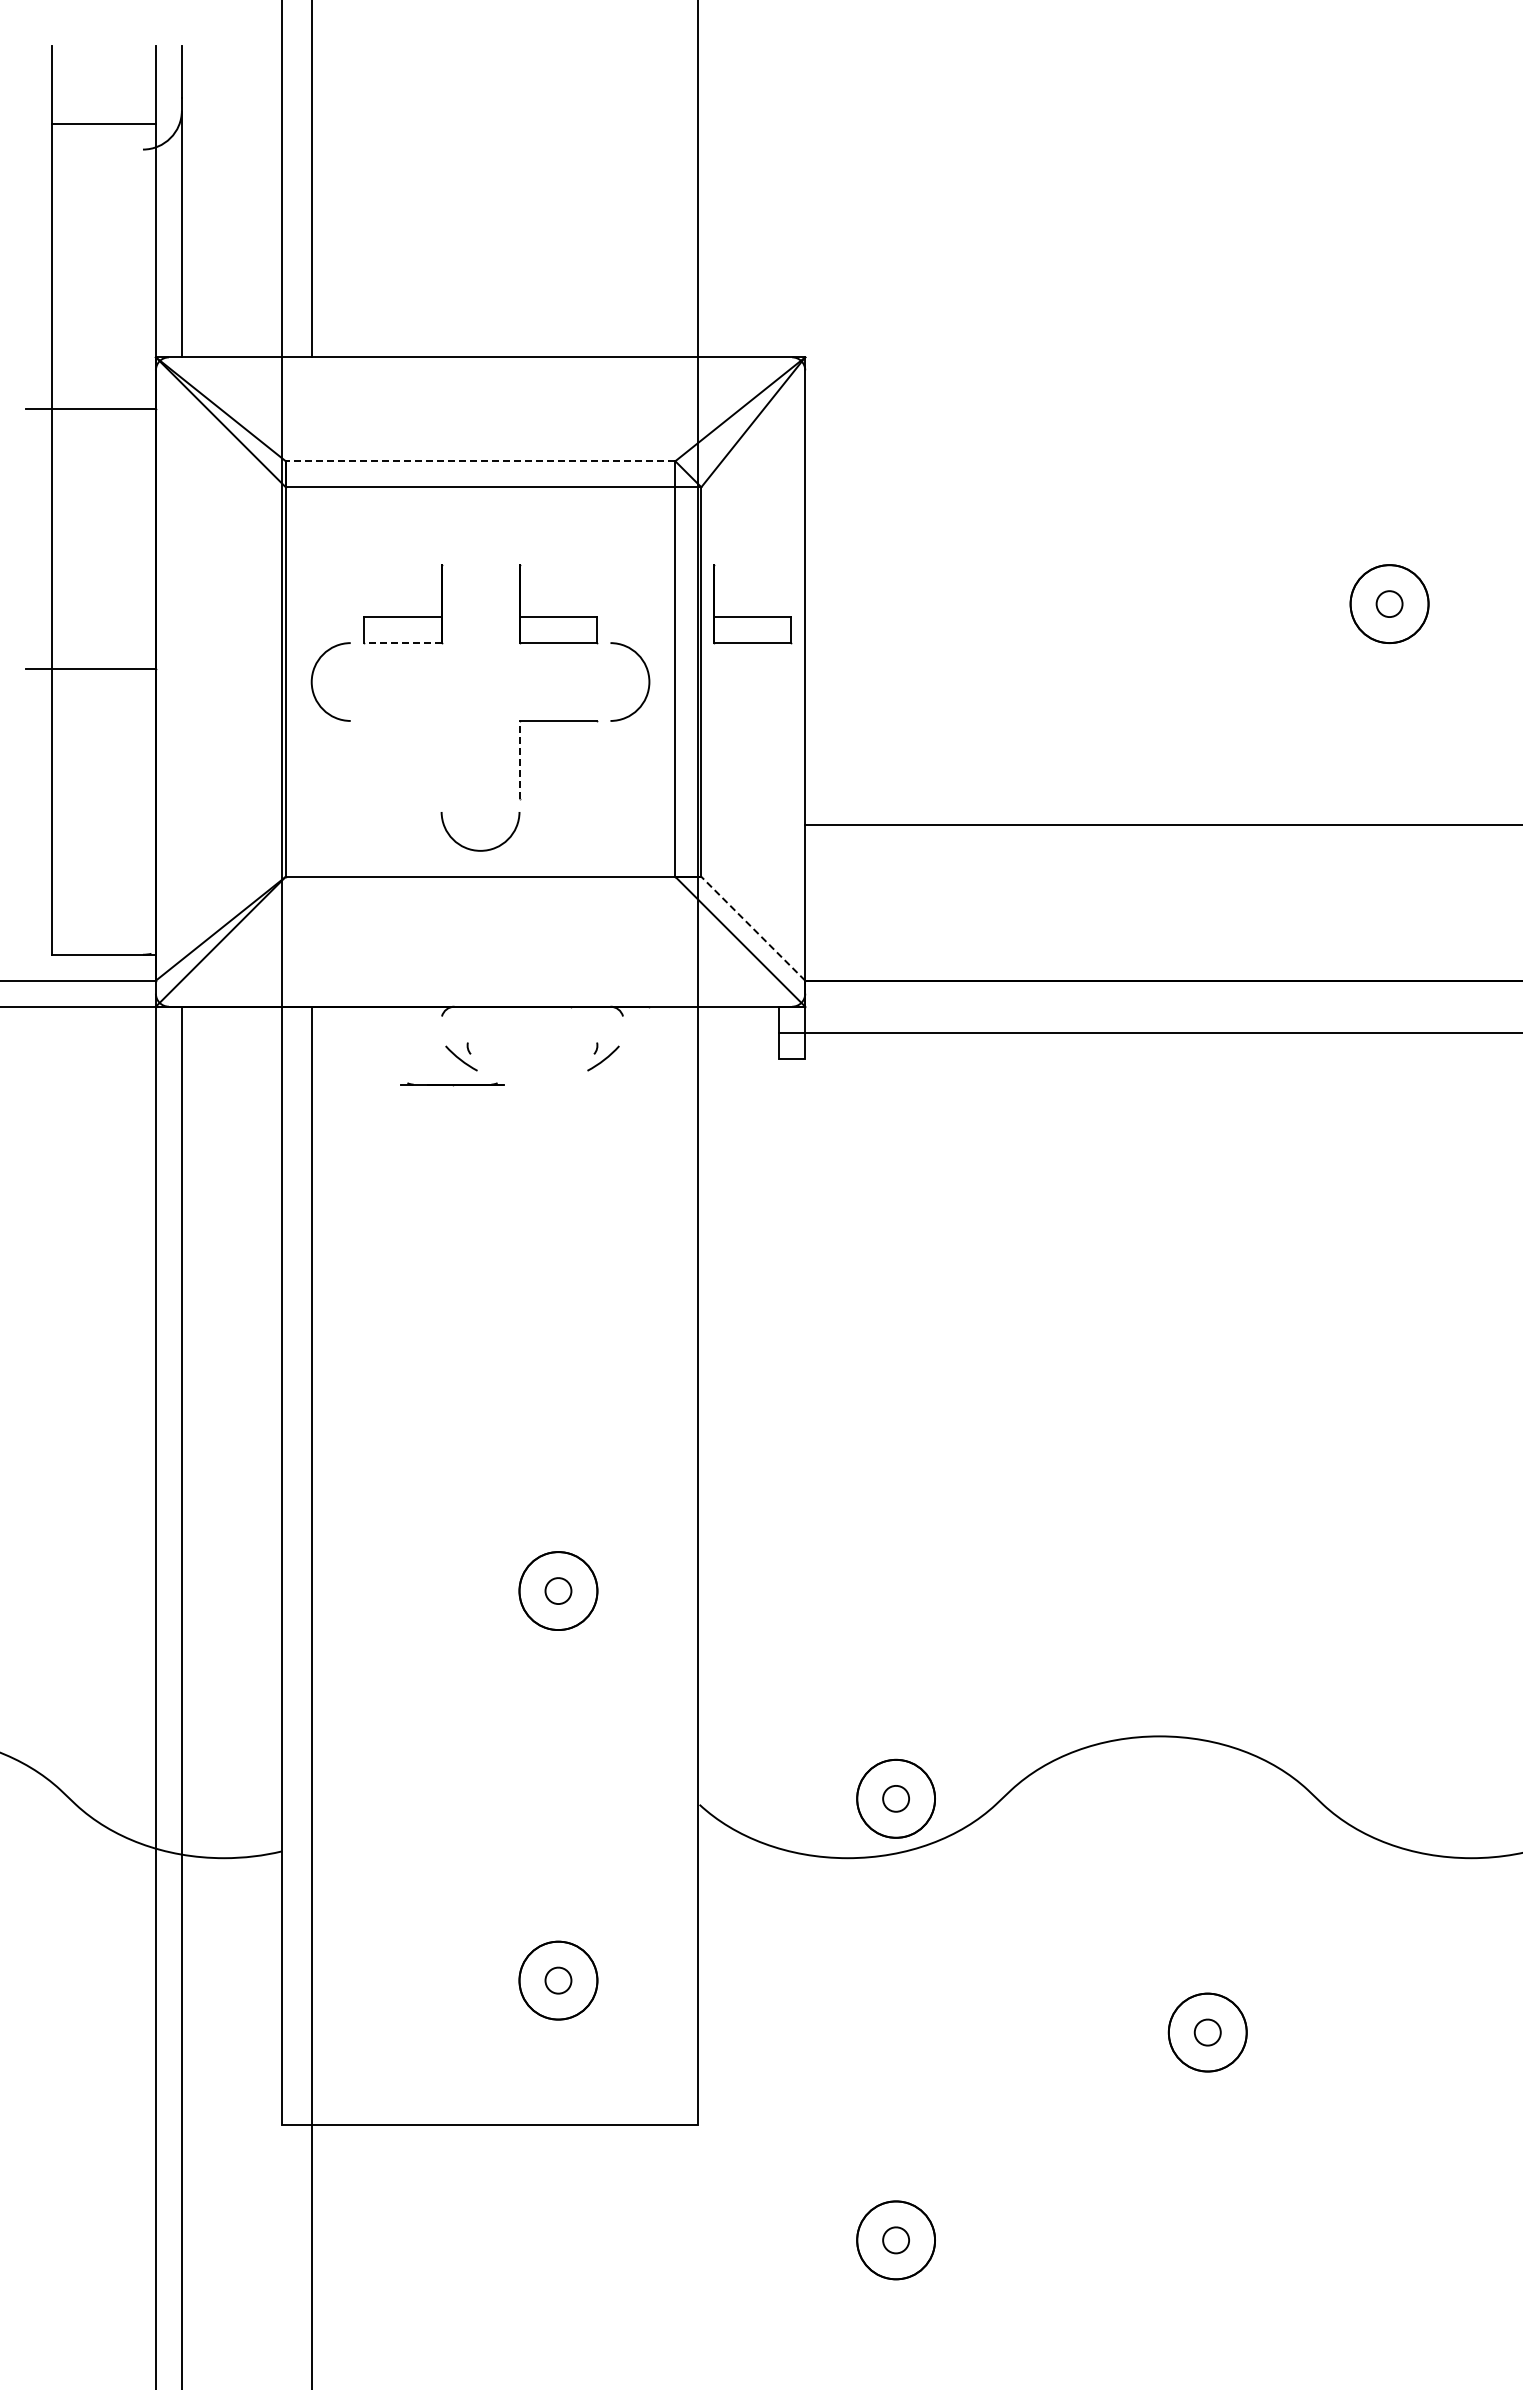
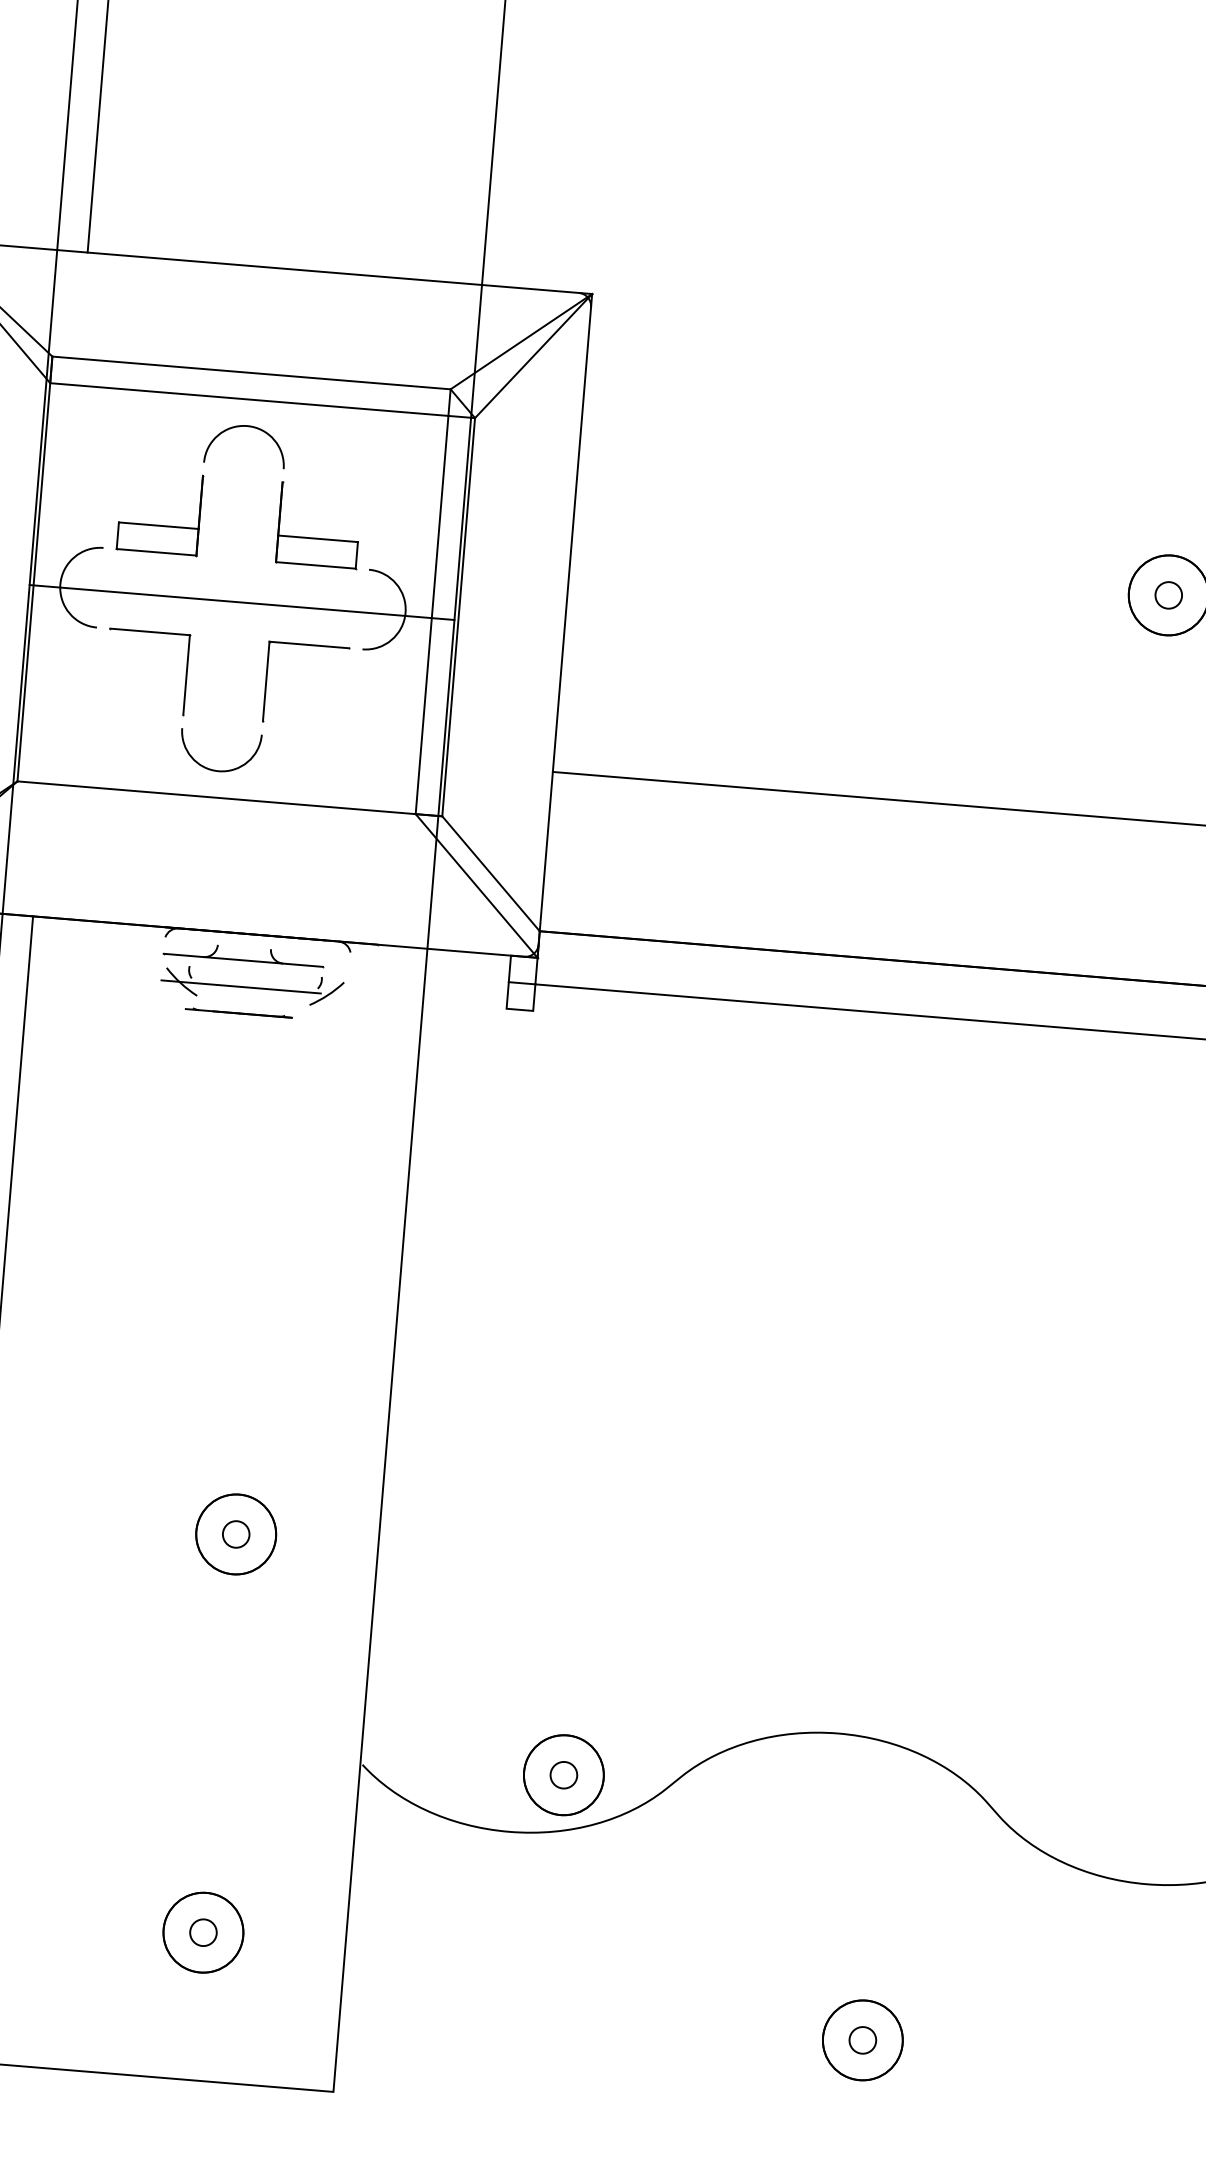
line: (480, 461) -> (251, 373), dashed -> solid
curve: (480, 514) -> (246, 427), added
part: (752, 616) -> (516, 554), removed
line: (402, 643) -> (156, 552), dashed -> solid
line: (489, 685) -> (241, 602), added
line: (519, 759) -> (266, 681), dashed -> solid
part: (441, 760) -> (186, 675), added
line: (752, 928) -> (490, 873), dashed -> solid
part: (519, 1026) -> (243, 954), added
line: (519, 1058) -> (241, 986), added
part: (452, 1084) -> (238, 1013), moved

